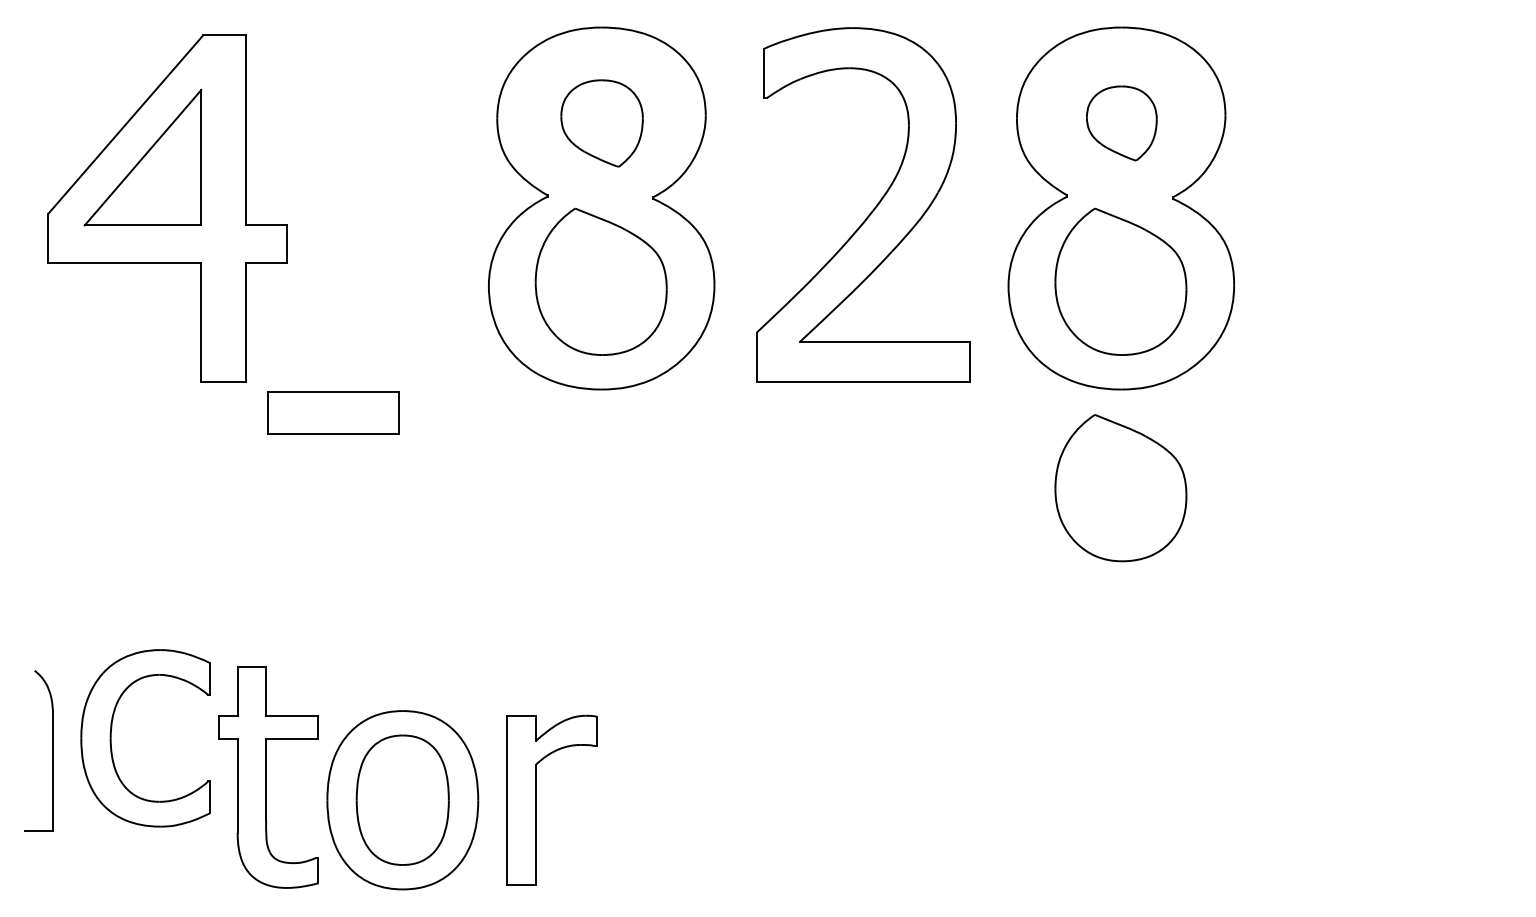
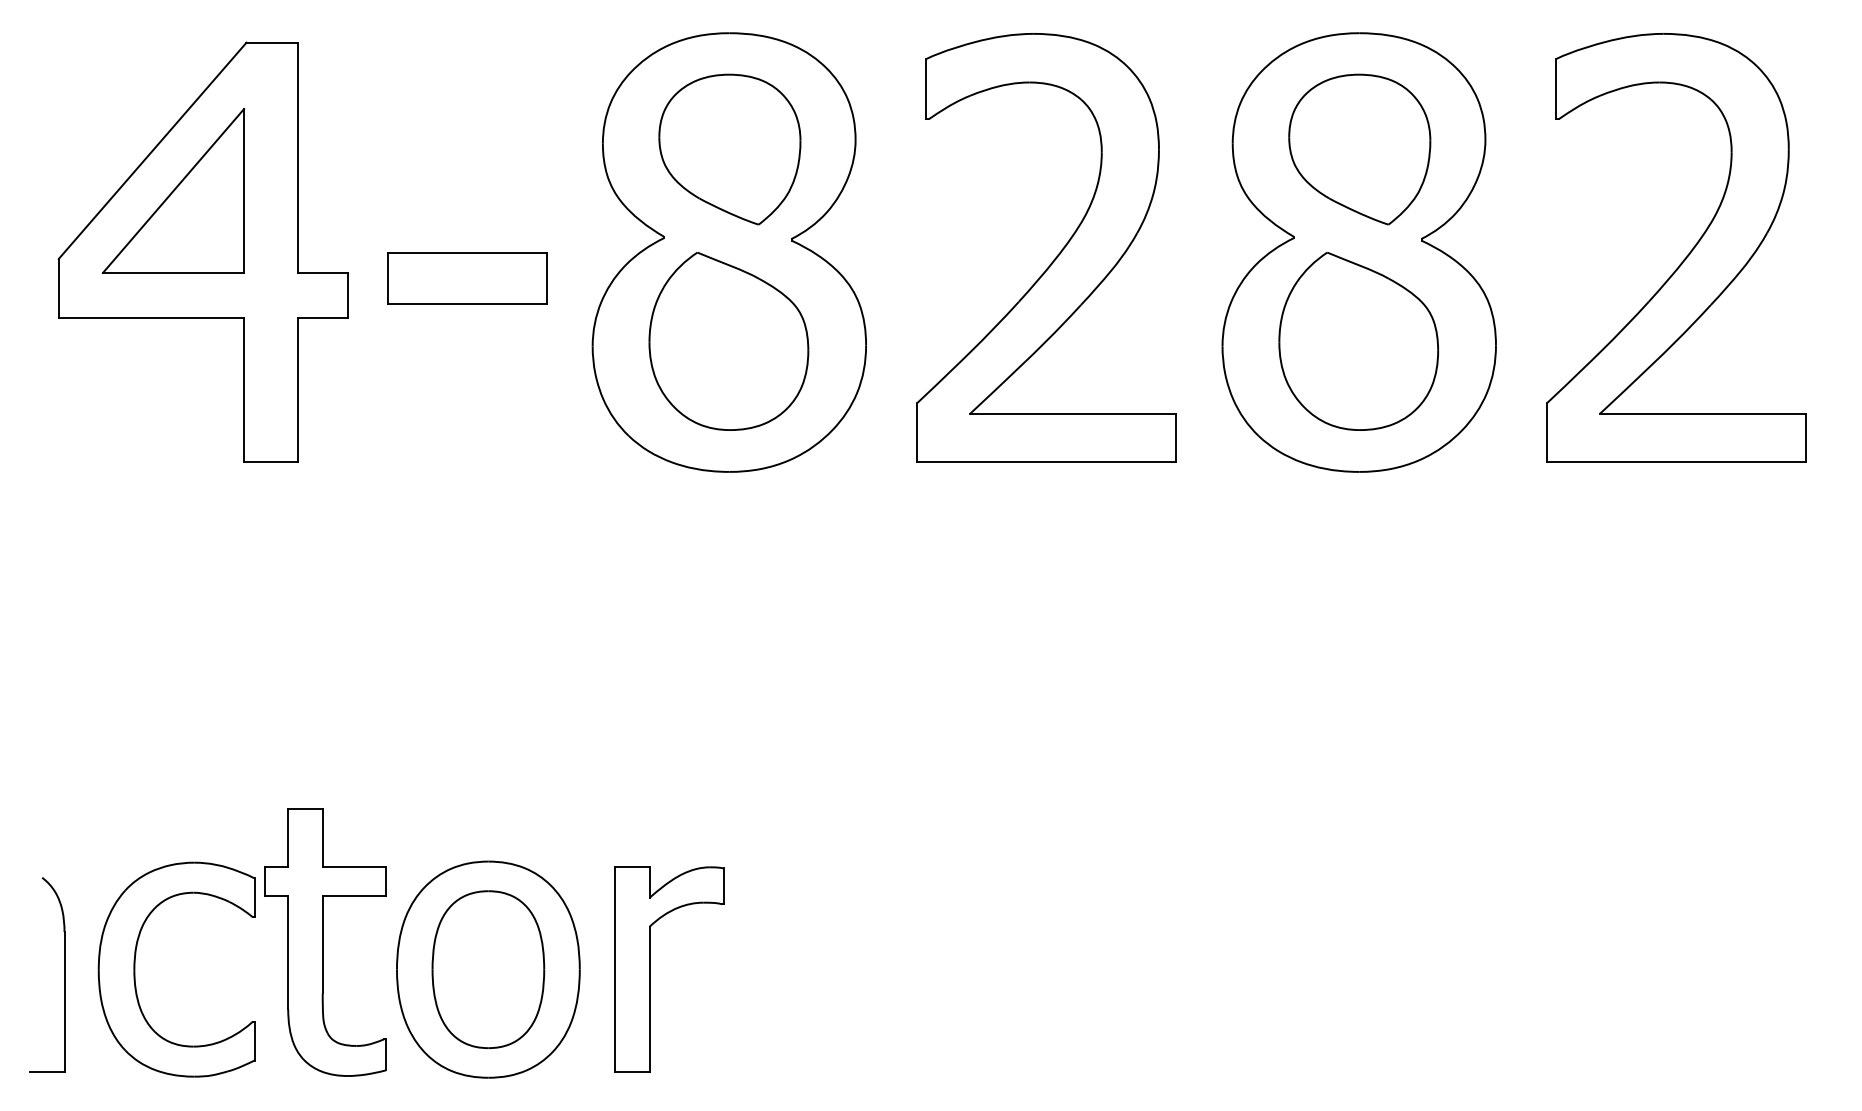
part: (601, 123) -> (729, 149), size x1.43
part: (1121, 123) -> (1359, 149), size x1.67
part: (1392, 210) -> (1687, 254), added
part: (333, 413) -> (467, 278), moved
part: (1120, 488) -> (1358, 591), removed
part: (111, 738) -> (135, 969), moved
part: (53, 750) -> (64, 974), moved

